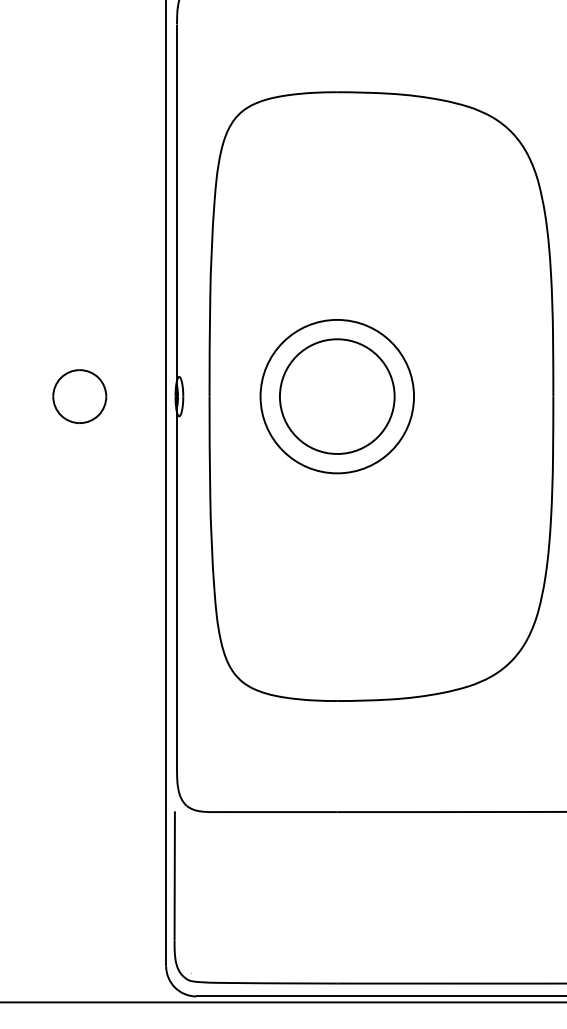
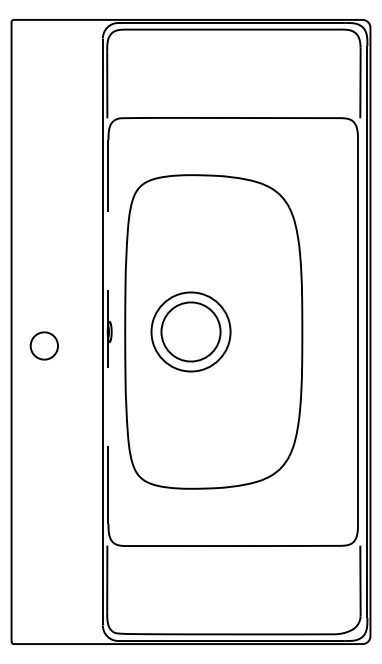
part: (78, 395) -> (43, 345), moved
line: (177, 397) -> (108, 332), solid -> dashed

